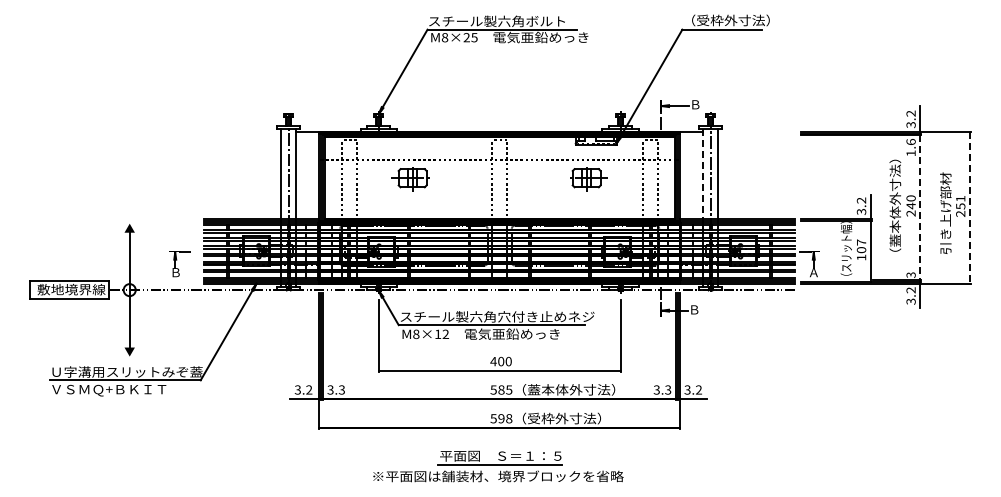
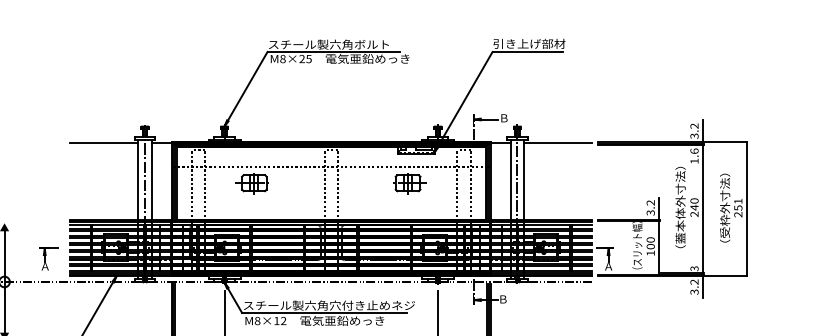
text: (726, 20) -> (531, 43), （受枠外寸法） -> 引き上げ部材
line: (242, 132) -> (104, 142), added
line: (756, 132) -> (558, 142), added
line: (703, 174) -> (511, 179), dashed -> solid
line: (920, 207) -> (702, 209), dashed -> solid
line: (970, 207) -> (746, 209), dashed -> solid
text: (945, 210) -> (724, 211), 引き上げ部材 -> （受枠外寸法）
text: (861, 242) -> (650, 239), 107 -> 100
text: (175, 272) -> (44, 266), Ｂ -> Ａ

